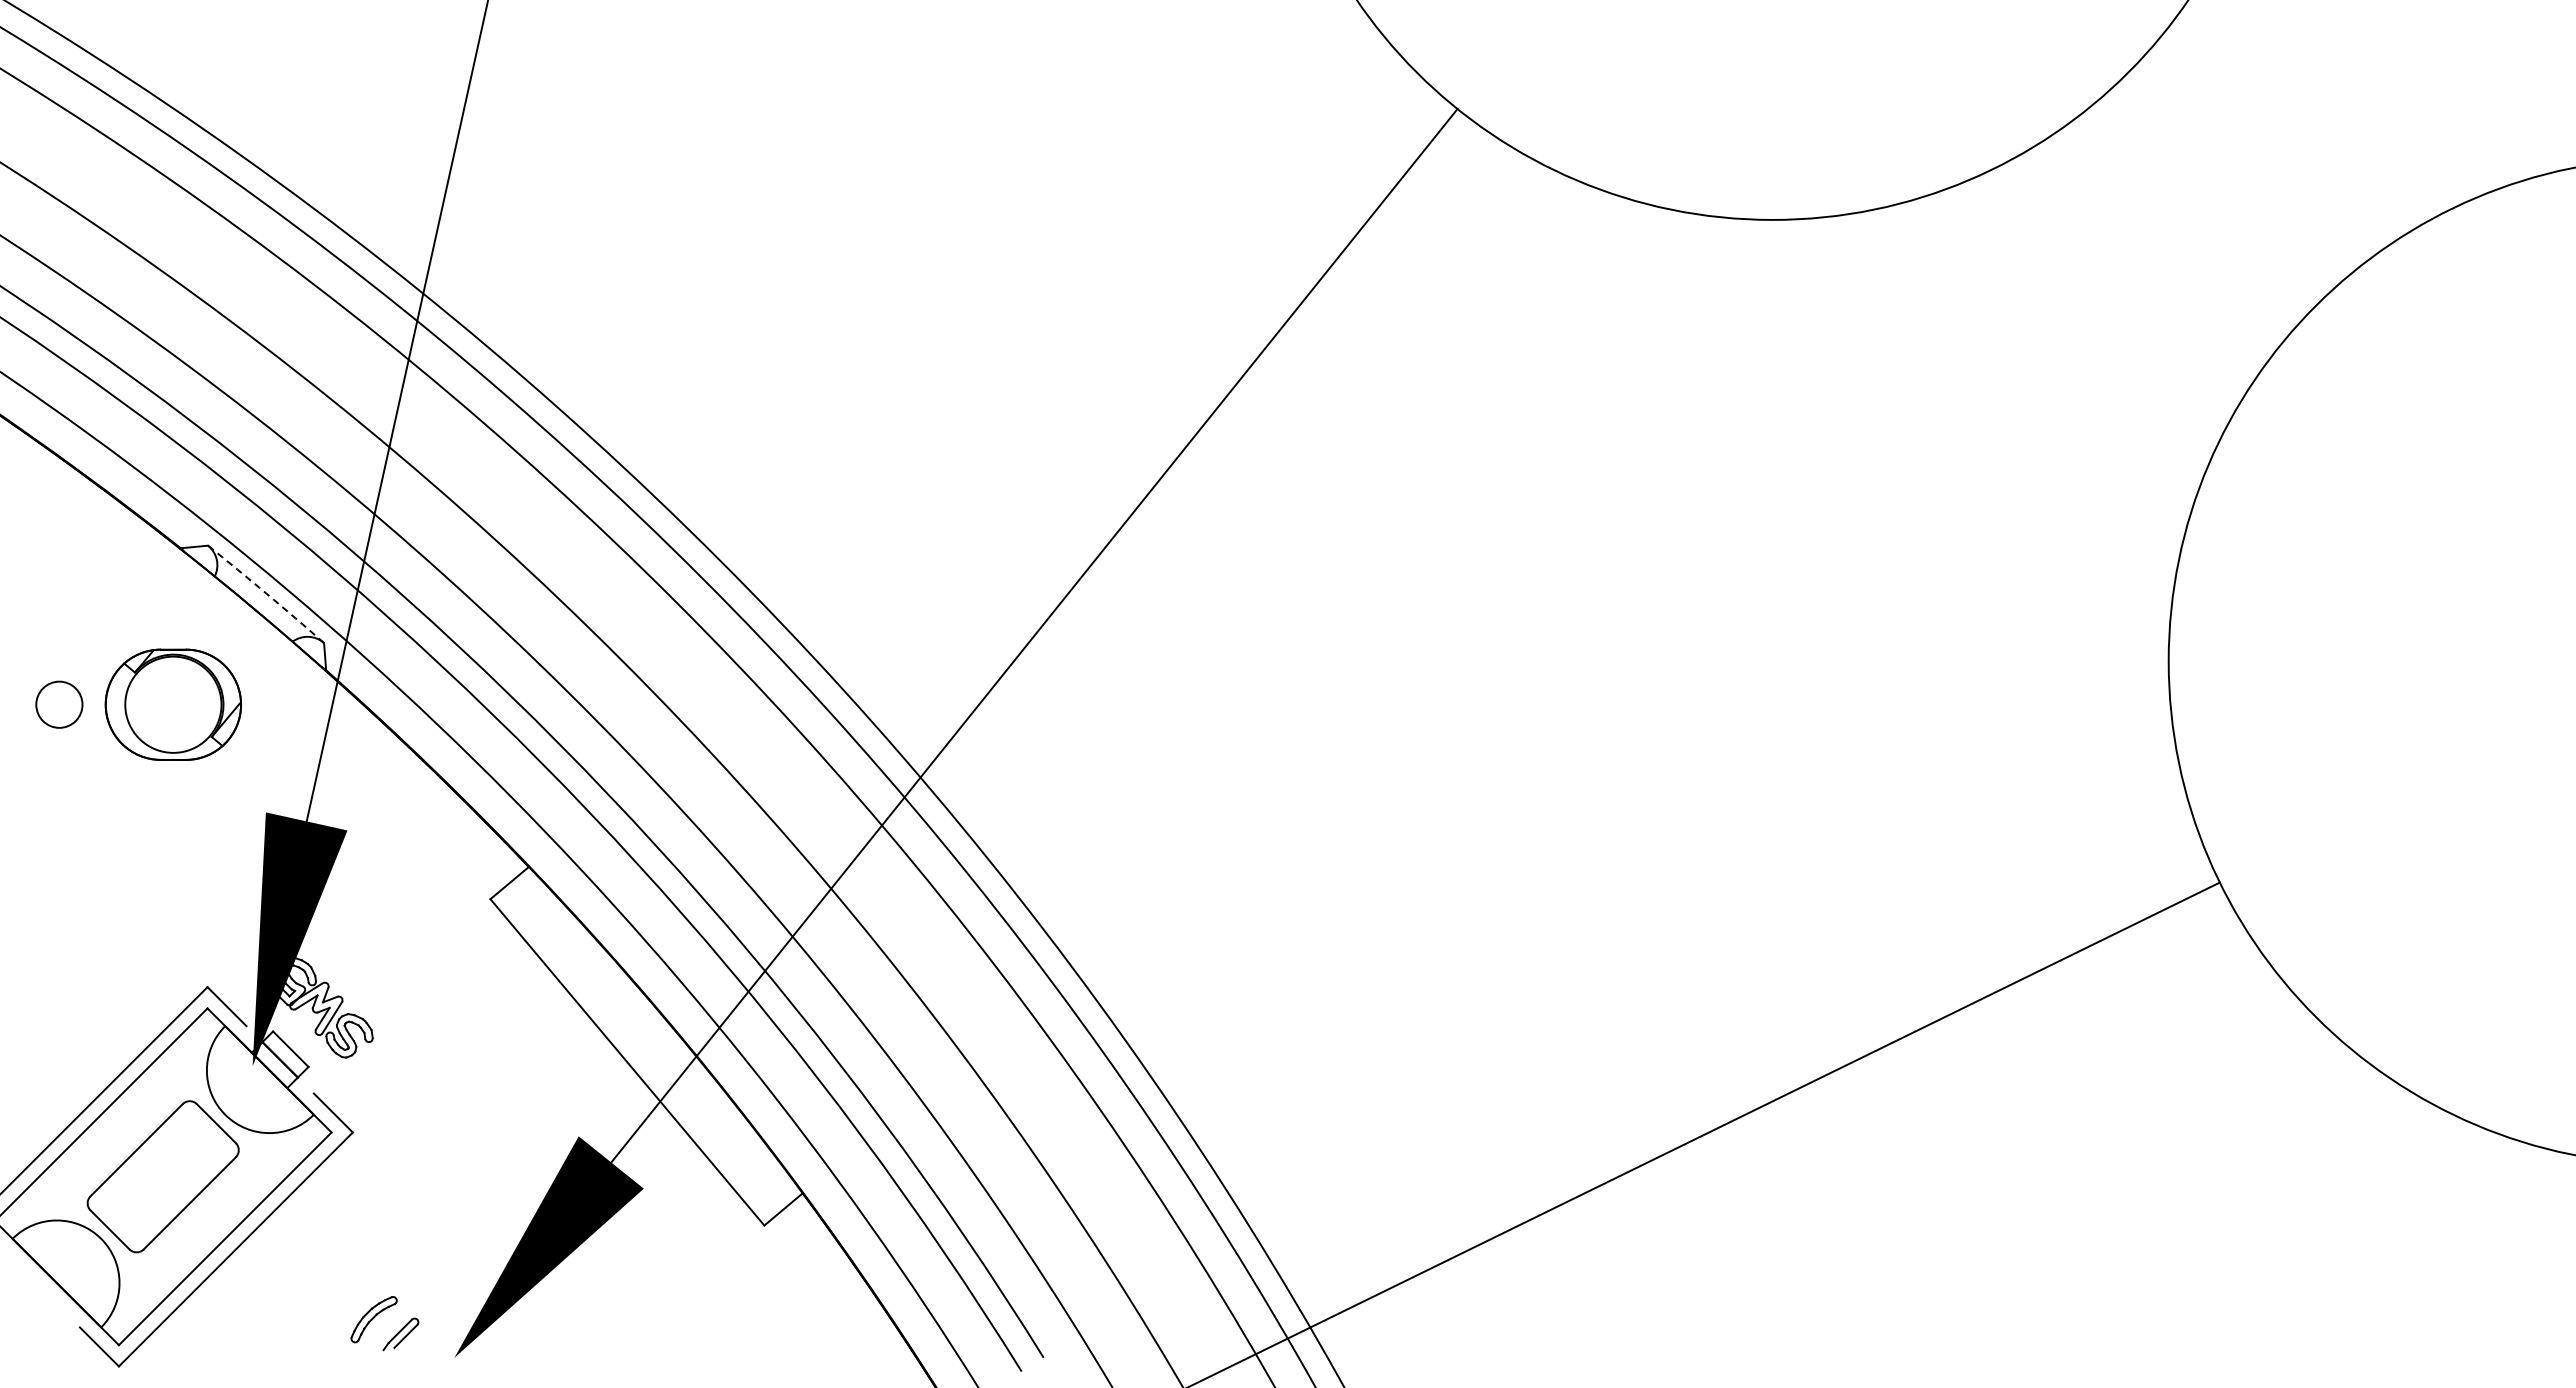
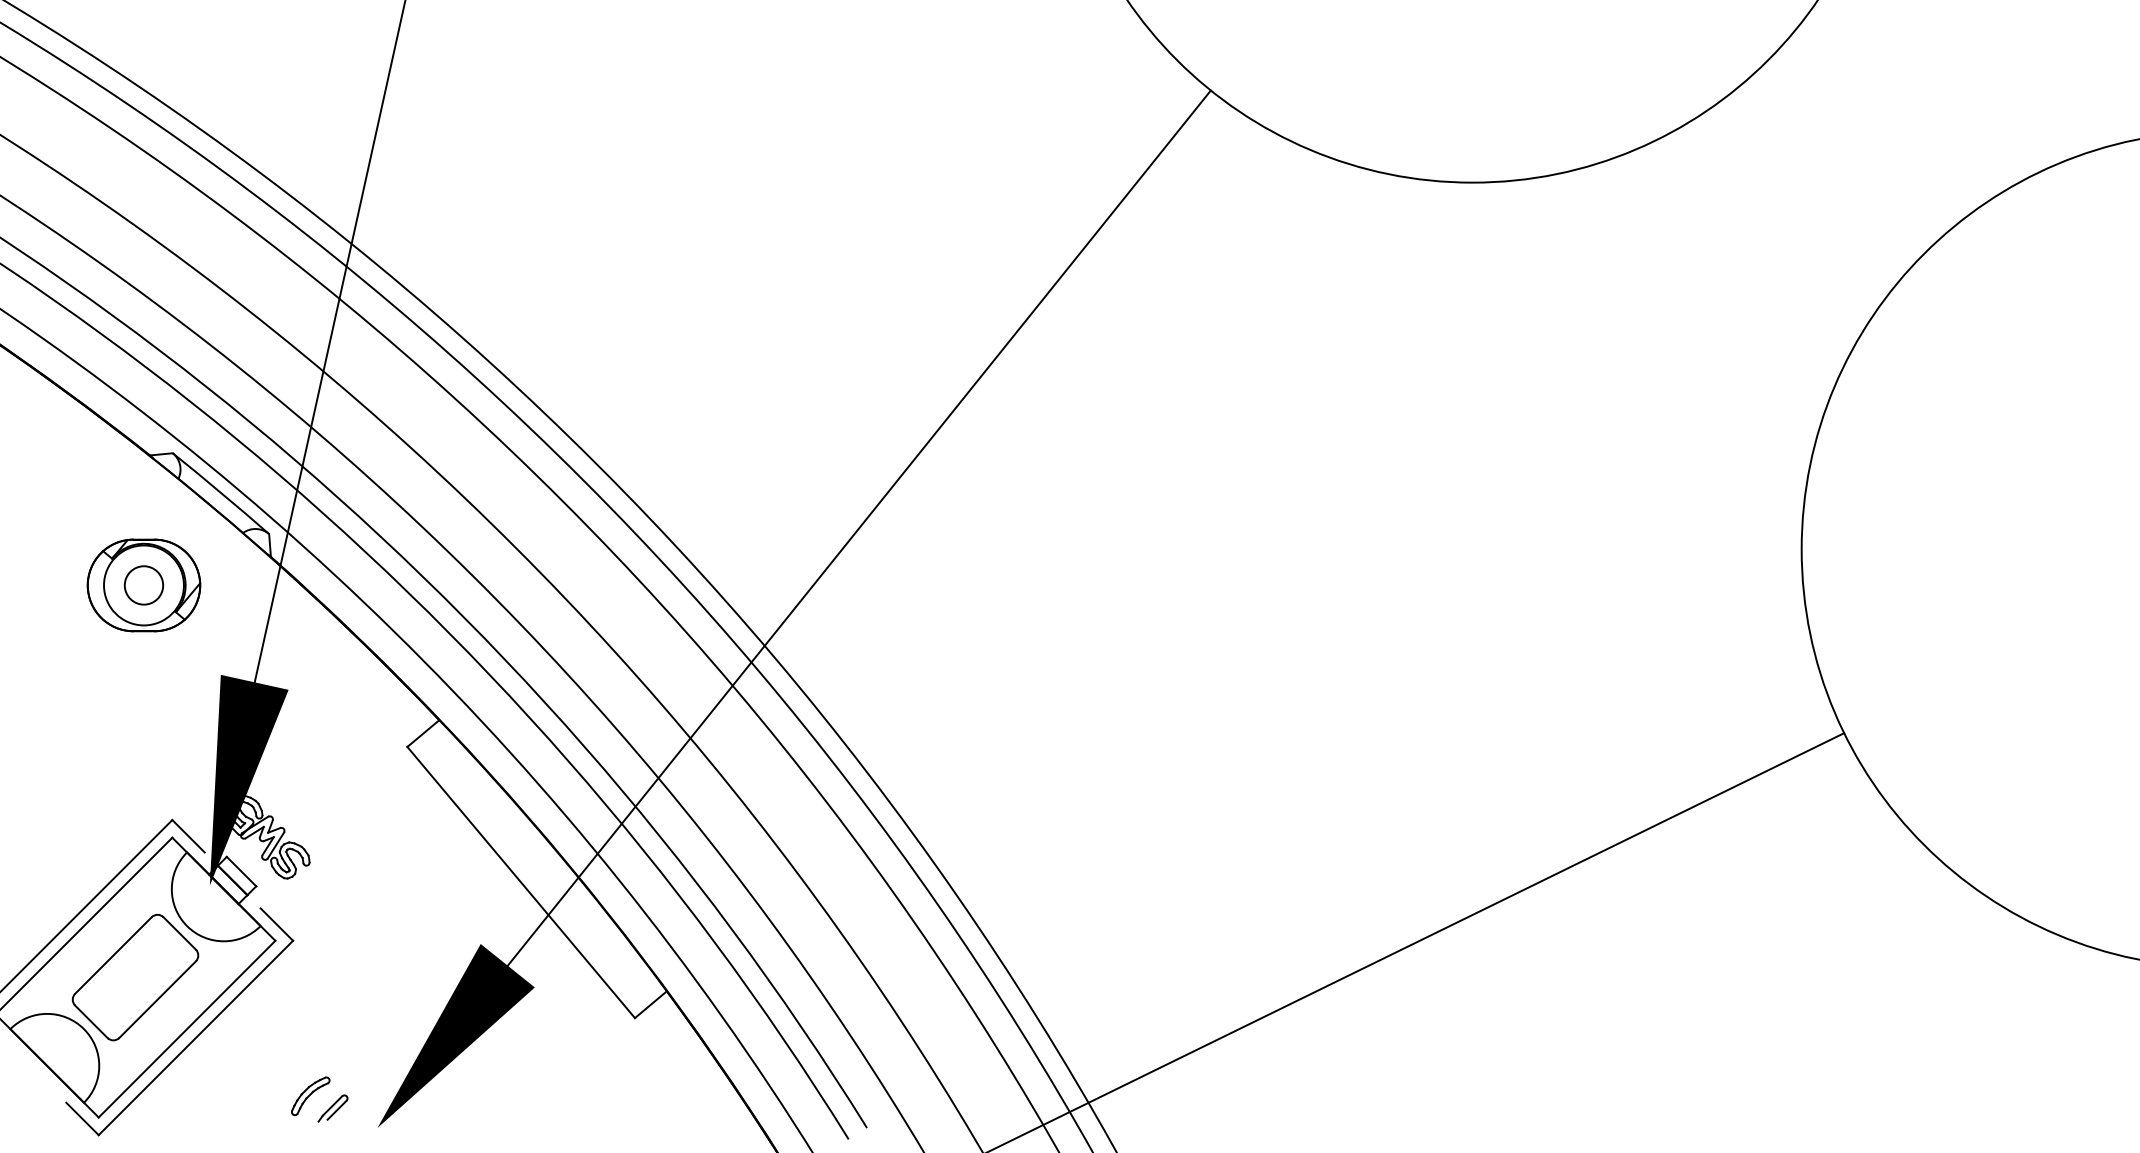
arc: (266, 593) -> (221, 493), dashed -> solid
circle: (59, 704) -> (144, 585), moved

